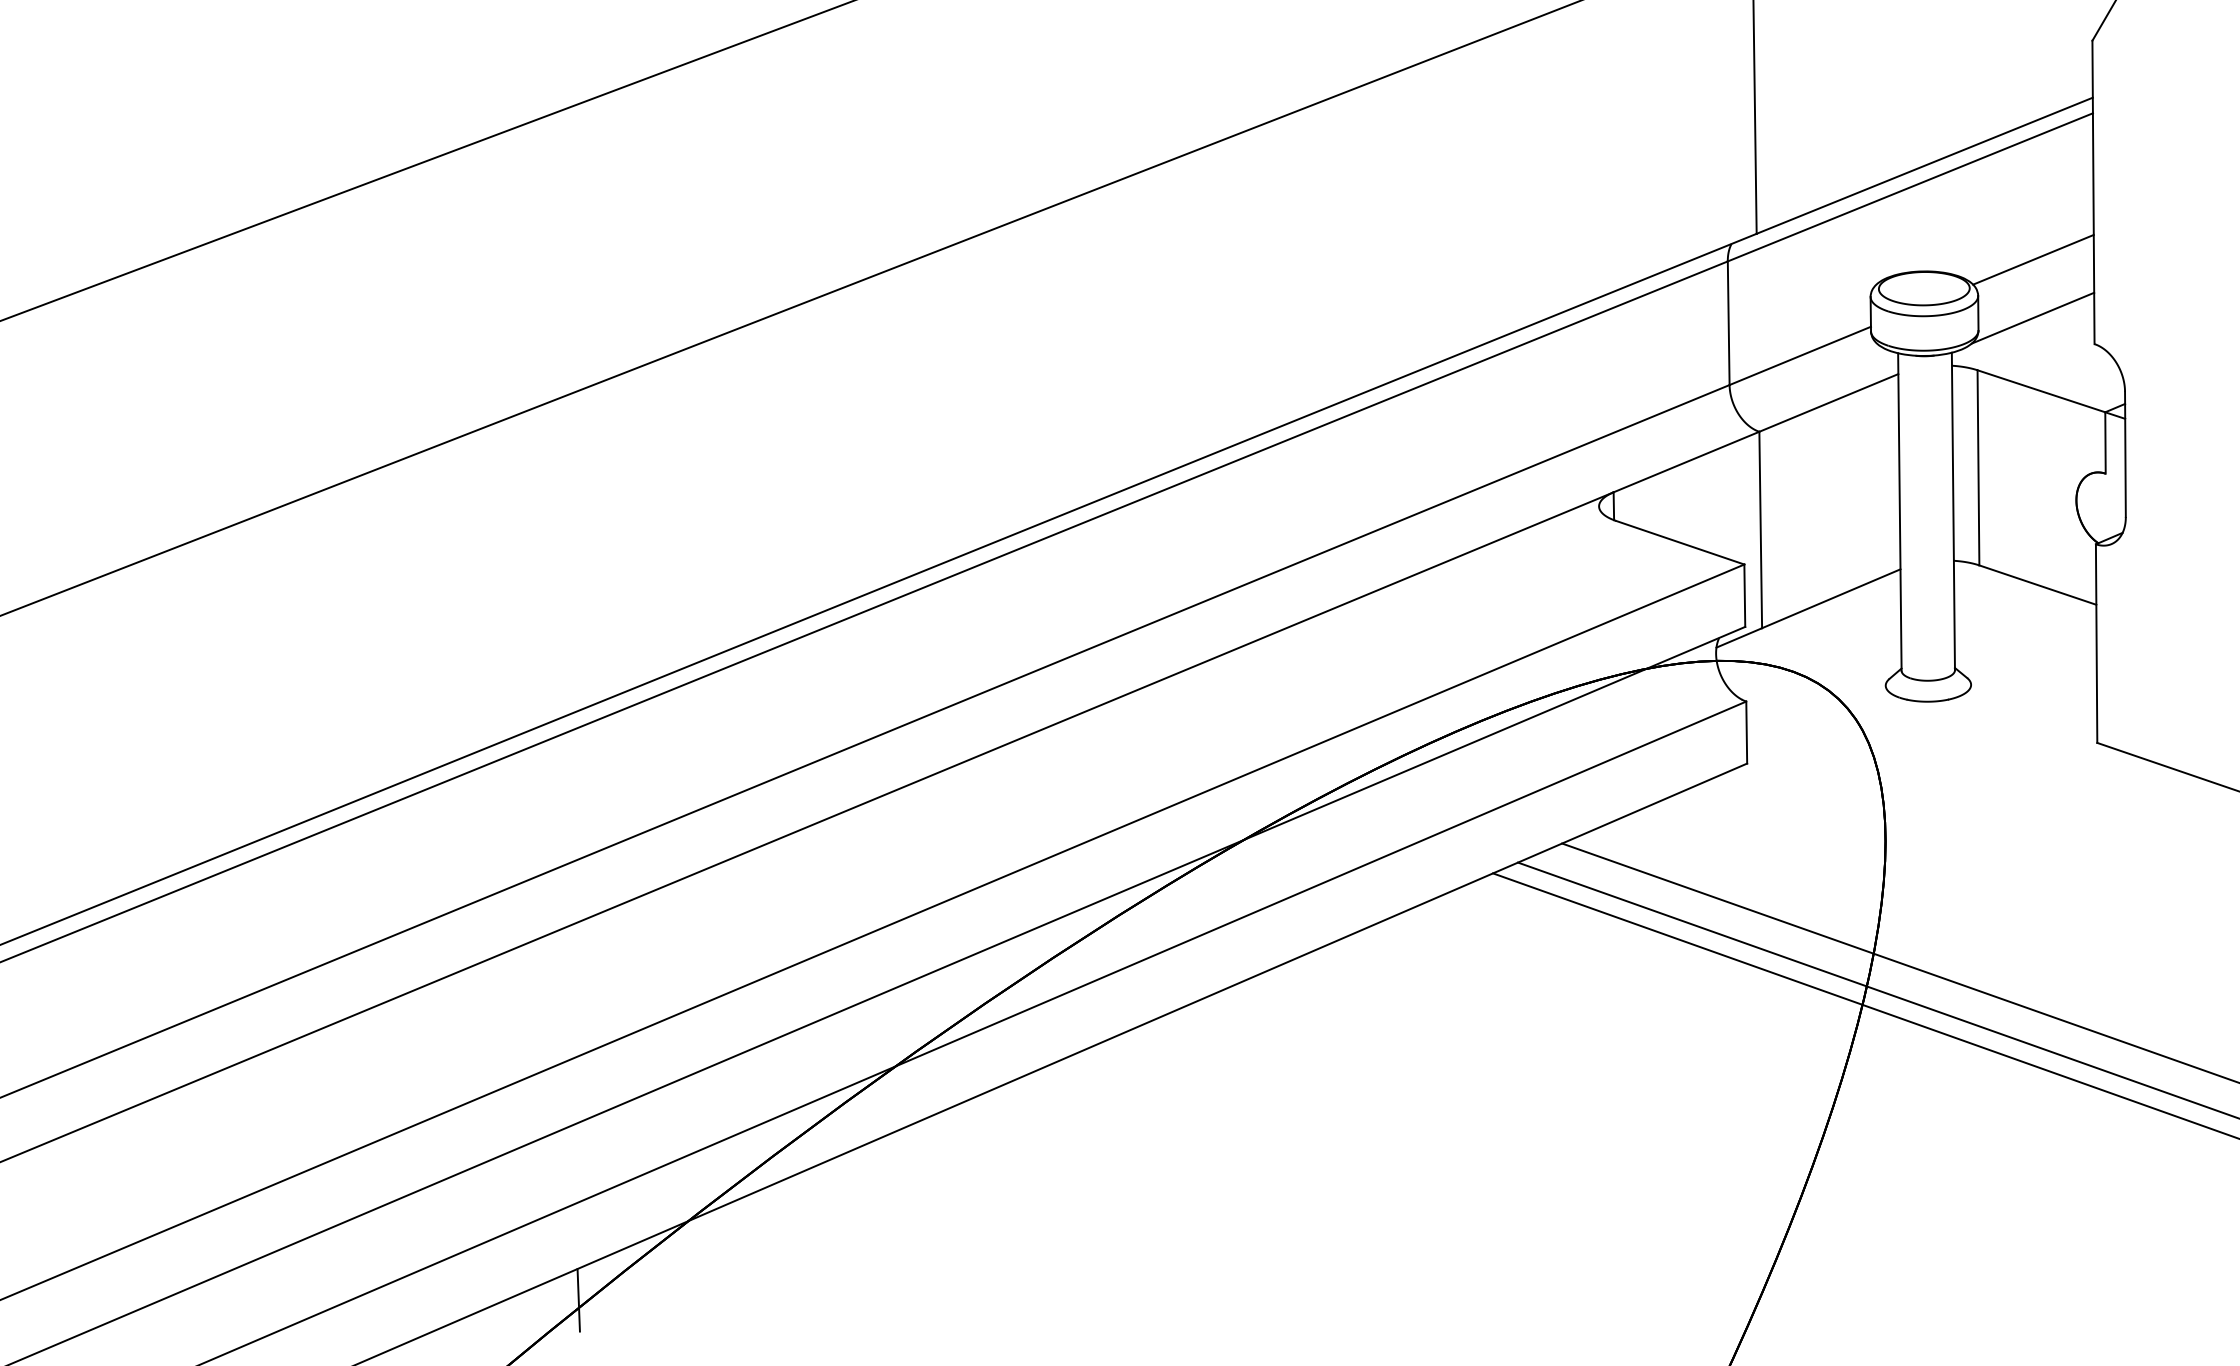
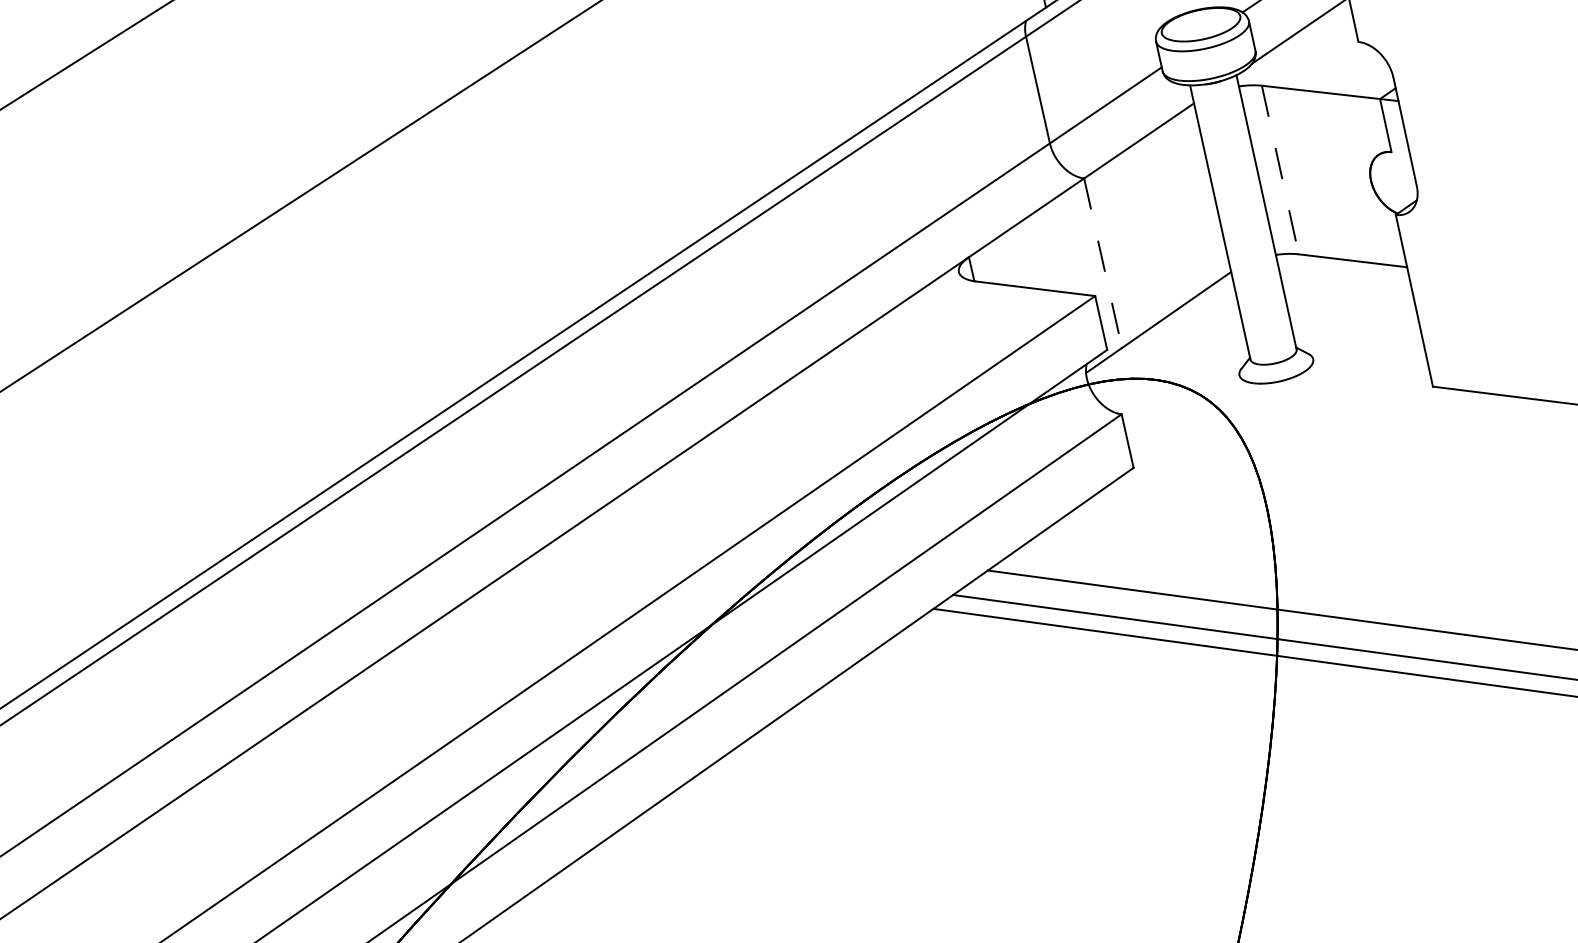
line: (1978, 467) -> (1280, 169), solid -> dashed
line: (1760, 530) -> (1102, 263), solid -> dashed

